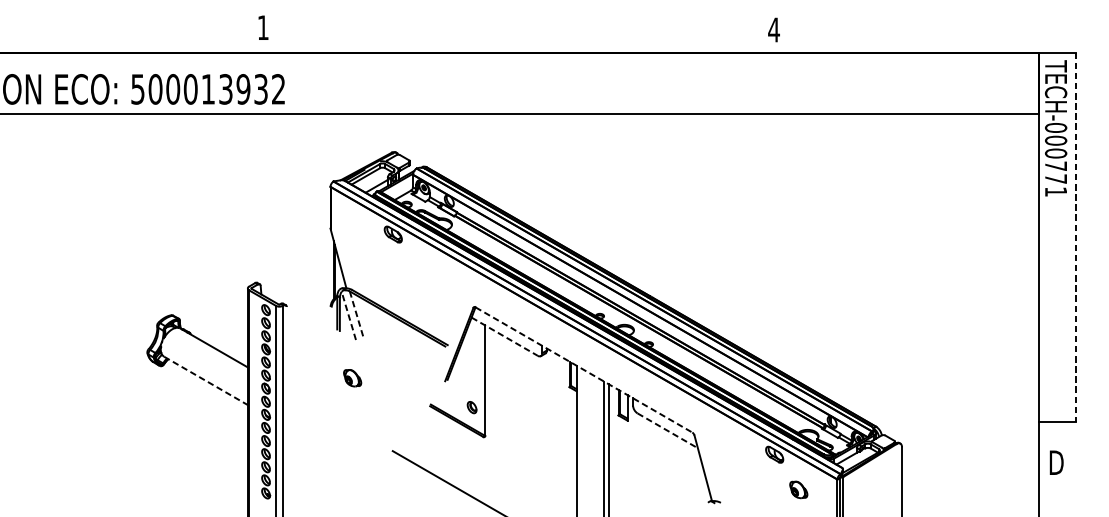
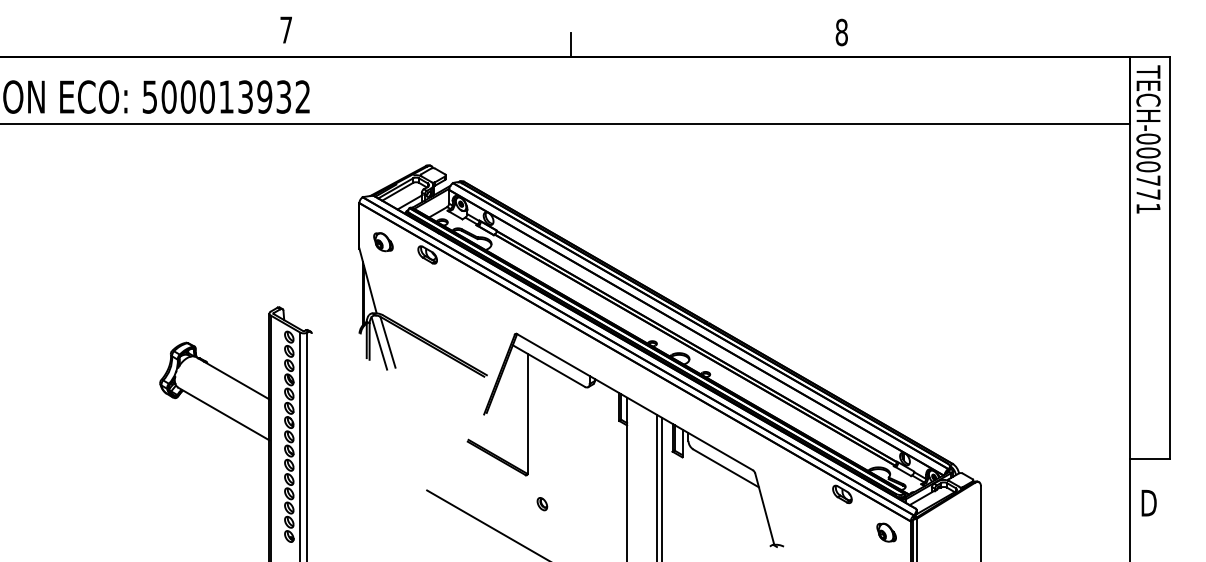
text: (262, 27) -> (285, 29), 1 -> 7
text: (773, 30) -> (841, 32), 4 -> 8
line: (525, 41) -> (571, 45), added
line: (1075, 237) -> (1169, 258), dashed -> solid
line: (348, 315) -> (379, 342), dashed -> solid
line: (356, 315) -> (387, 342), dashed -> solid
line: (504, 337) -> (548, 366), dashed -> solid
line: (584, 370) -> (635, 402), dashed -> solid
part: (352, 378) -> (383, 242), moved
line: (205, 381) -> (223, 414), dashed -> solid
part: (472, 407) -> (542, 504), moved
line: (668, 430) -> (726, 468), dashed -> solid
part: (798, 489) -> (886, 532), moved

